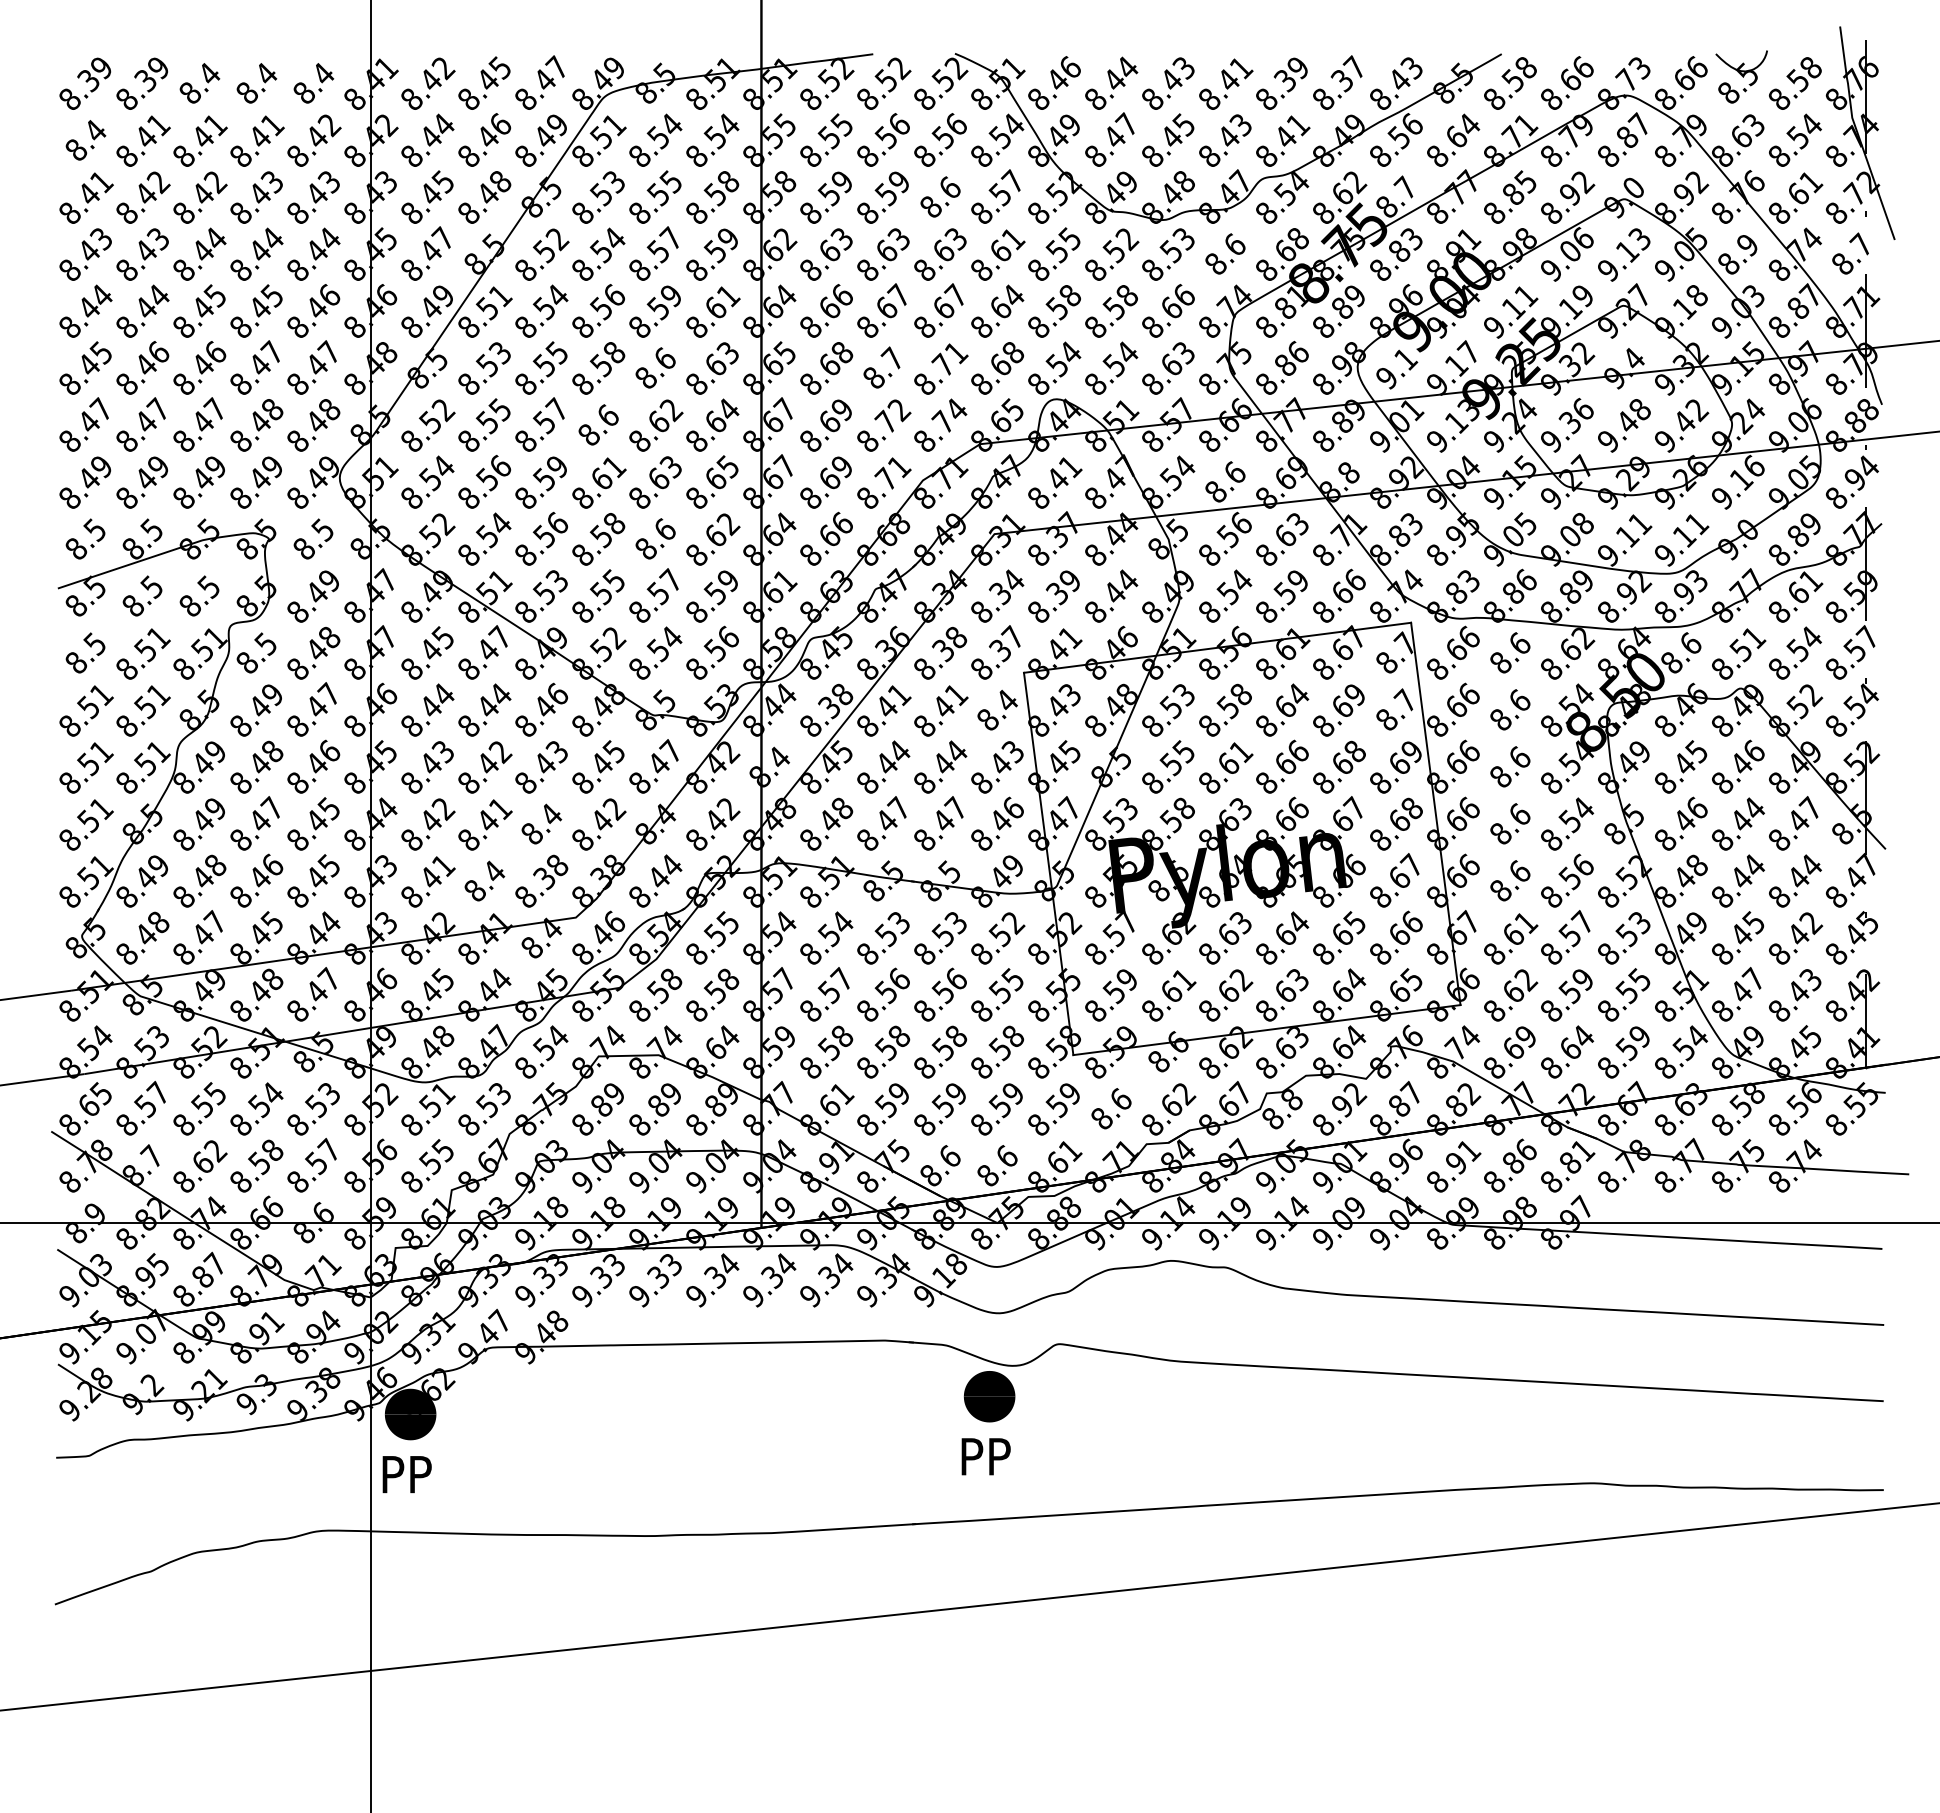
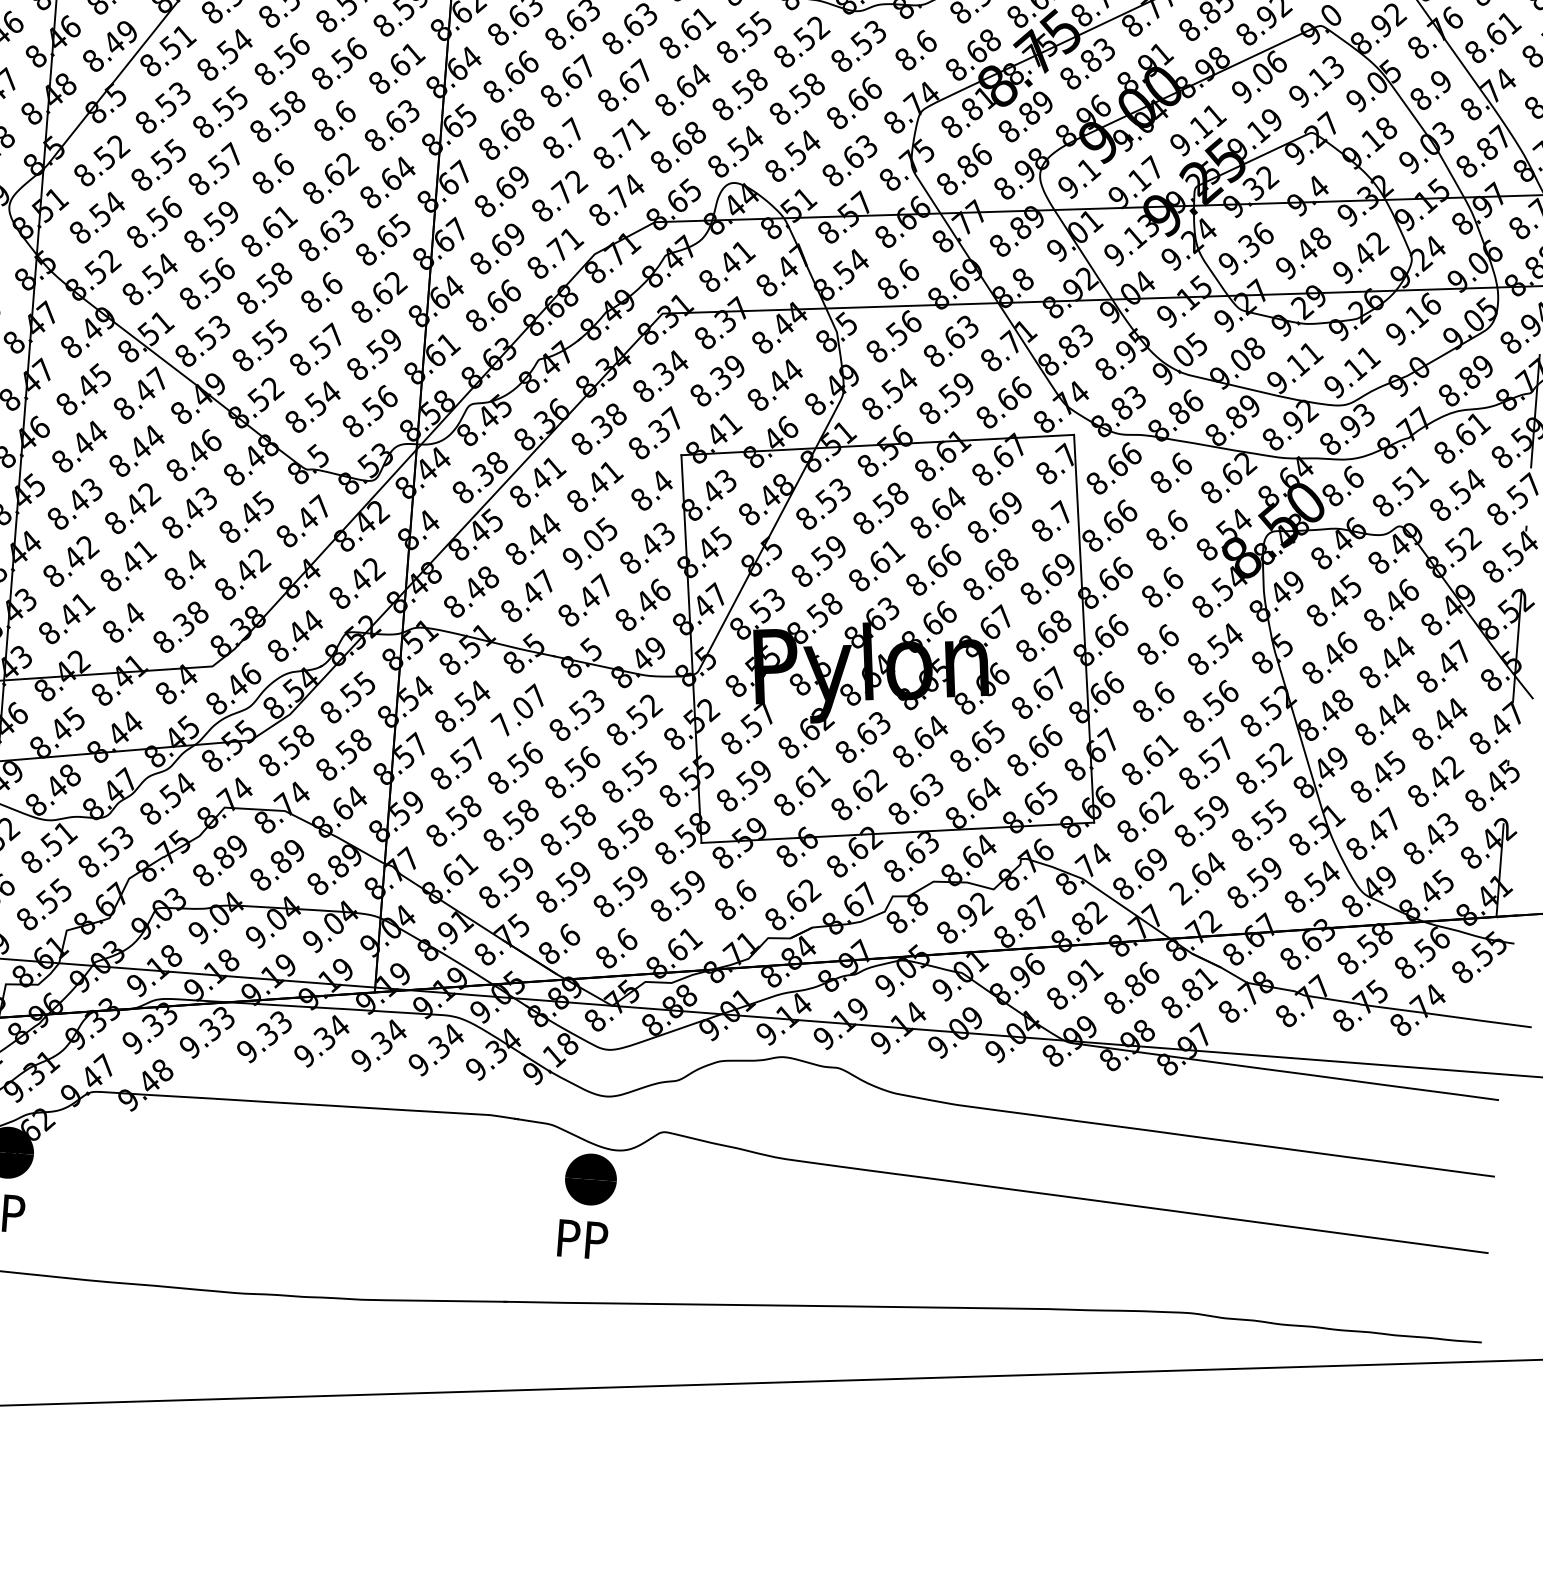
text: (670, 295) -> (355, 48), 8.59 -> 8.56
text: (1183, 751) -> (835, 546), 8.55 -> 8.59
text: (940, 767) -> (590, 543), 8.44 -> 9.05
text: (1640, 923) -> (1281, 754), 8.53 -> 8.52
text: (882, 937) -> (518, 710), 8.53 -> 7.07
text: (1551, 1068) -> (1180, 893), 8.64 -> 2.64

